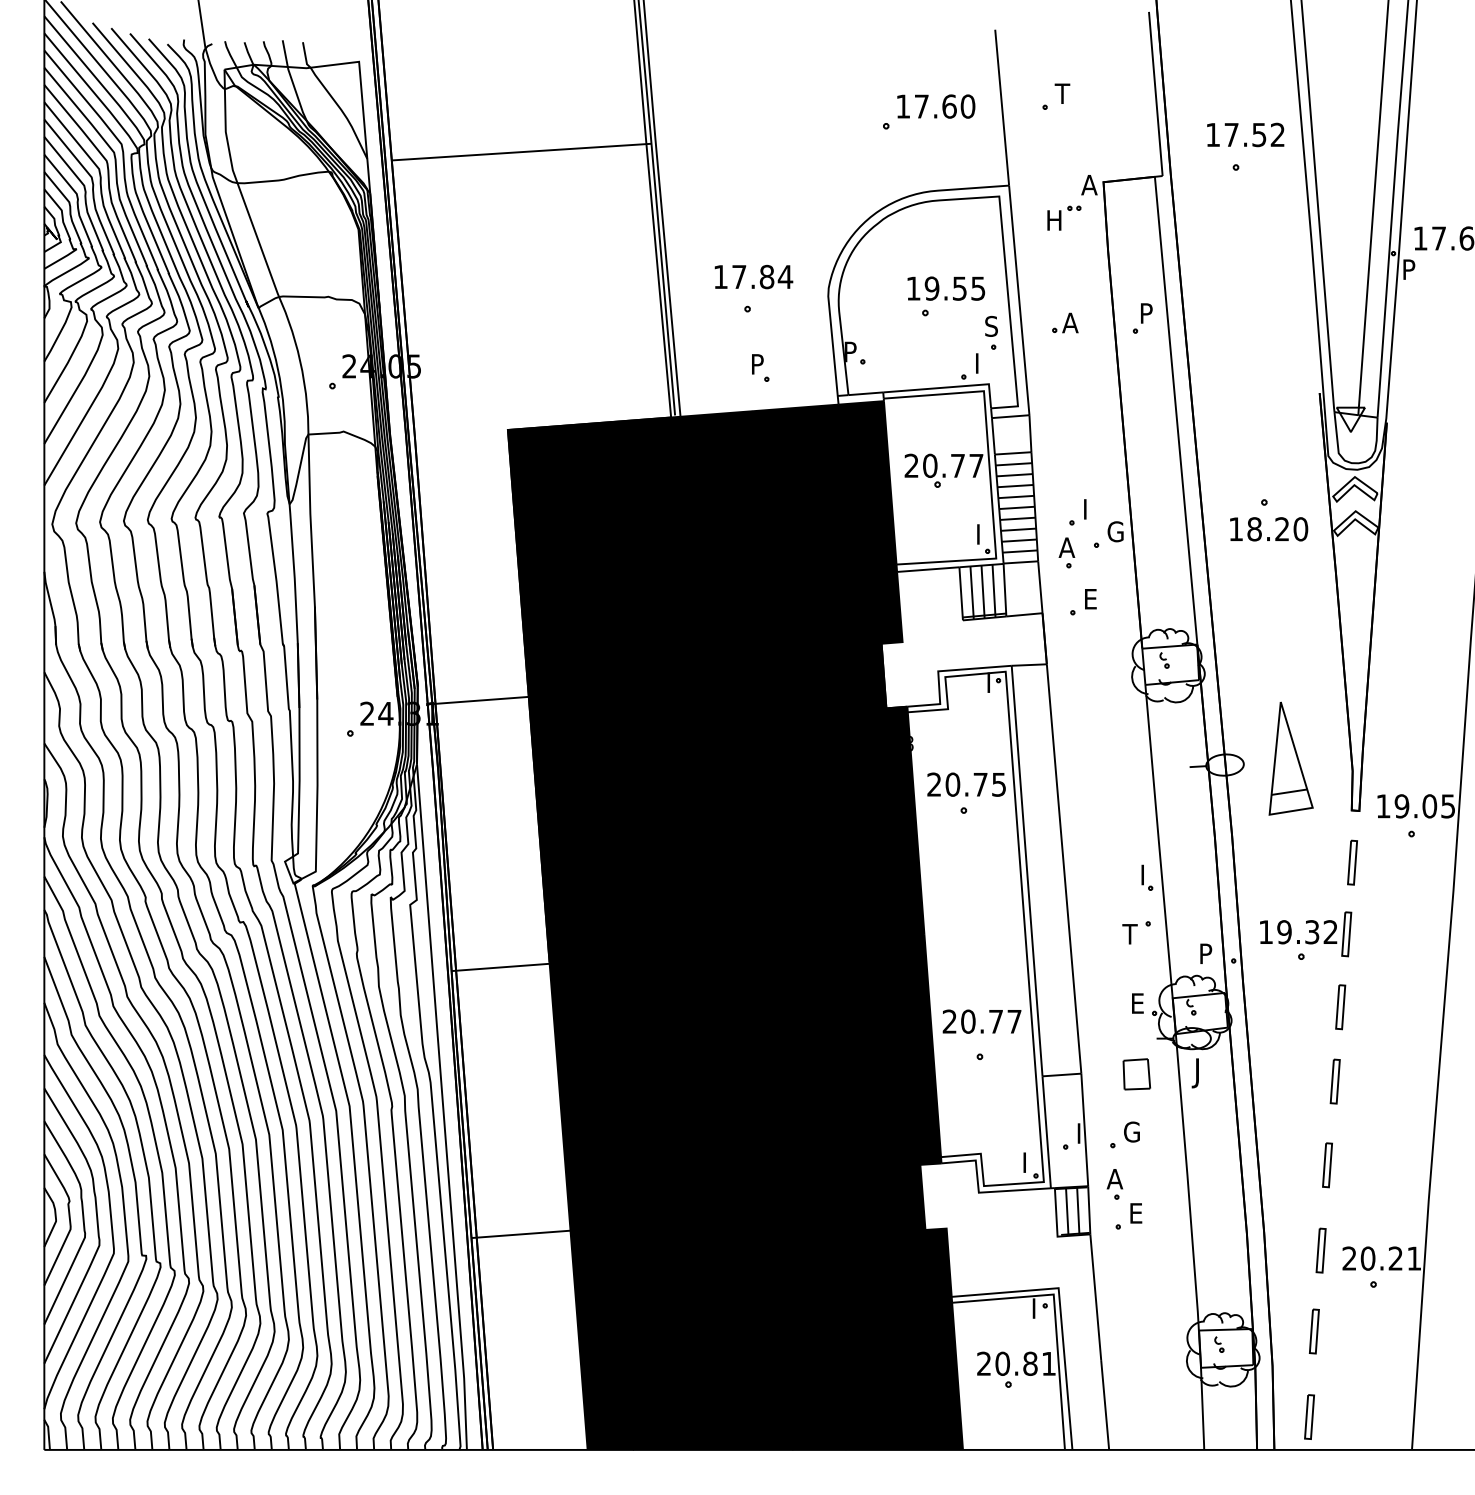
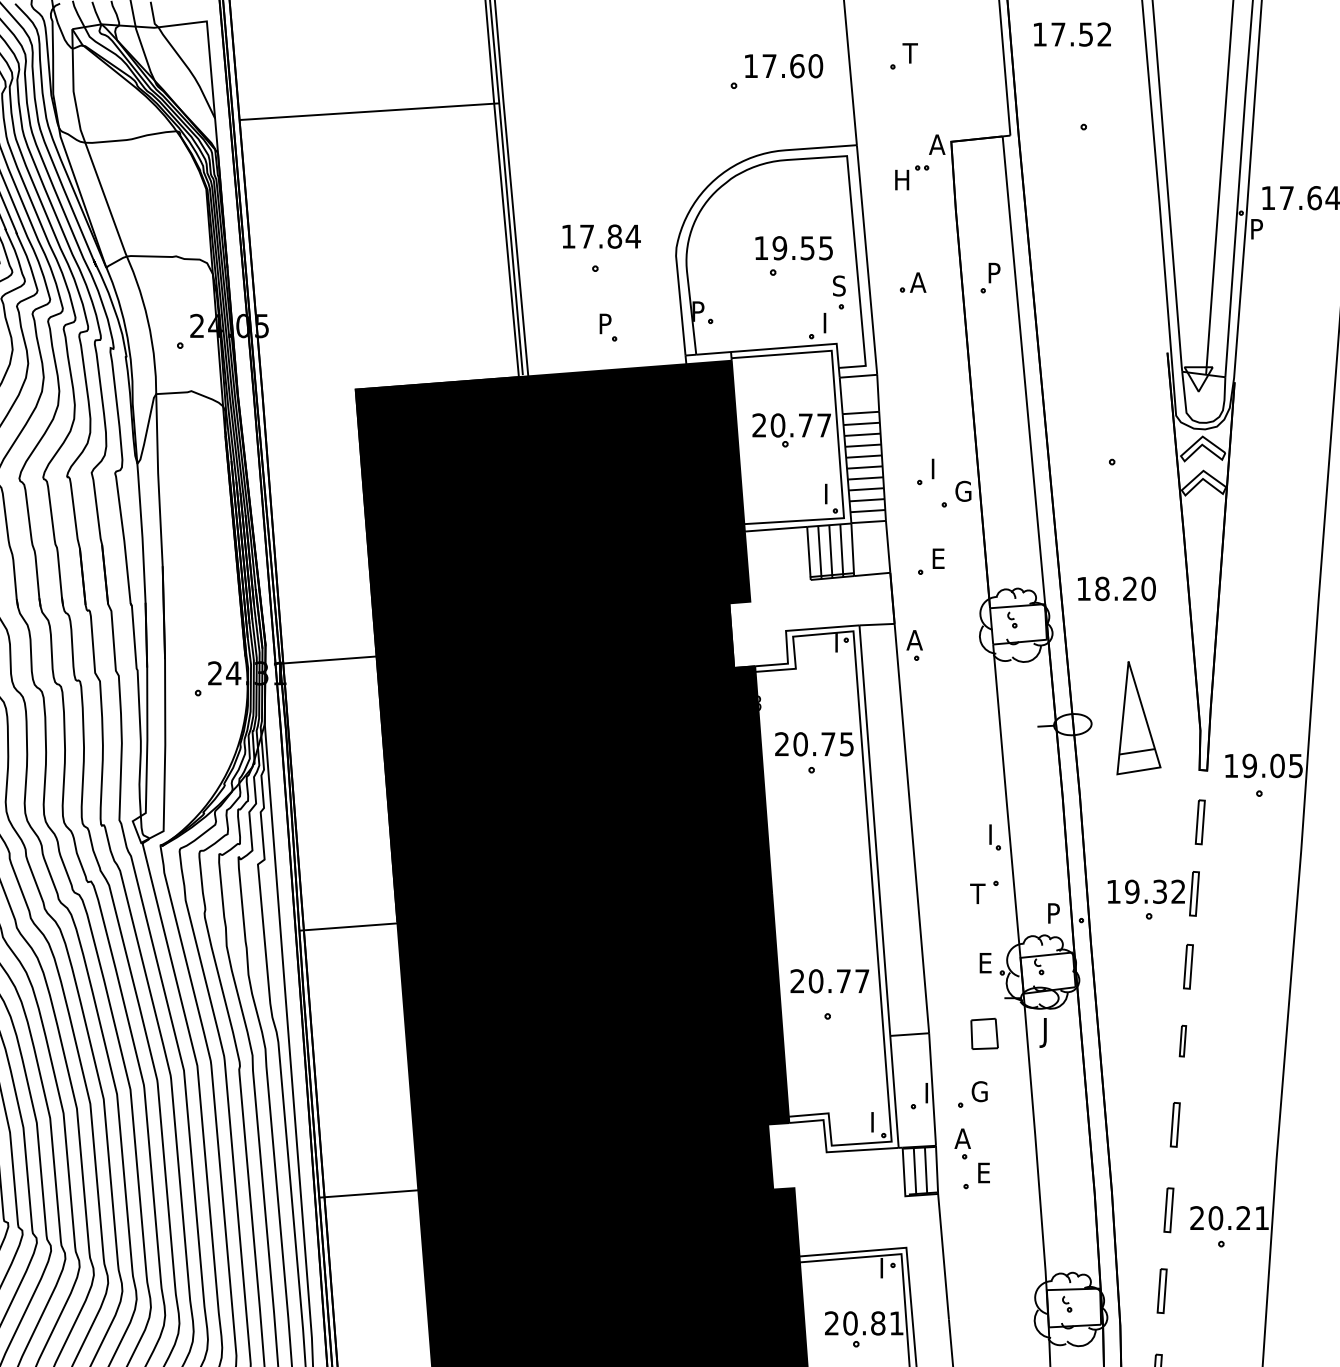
text: (1245, 134) -> (1072, 34), moved
text: (1269, 529) -> (1117, 589), moved
part: (1066, 552) -> (914, 645), moved
part: (1334, 1081) -> (1182, 1041), size x0.7

